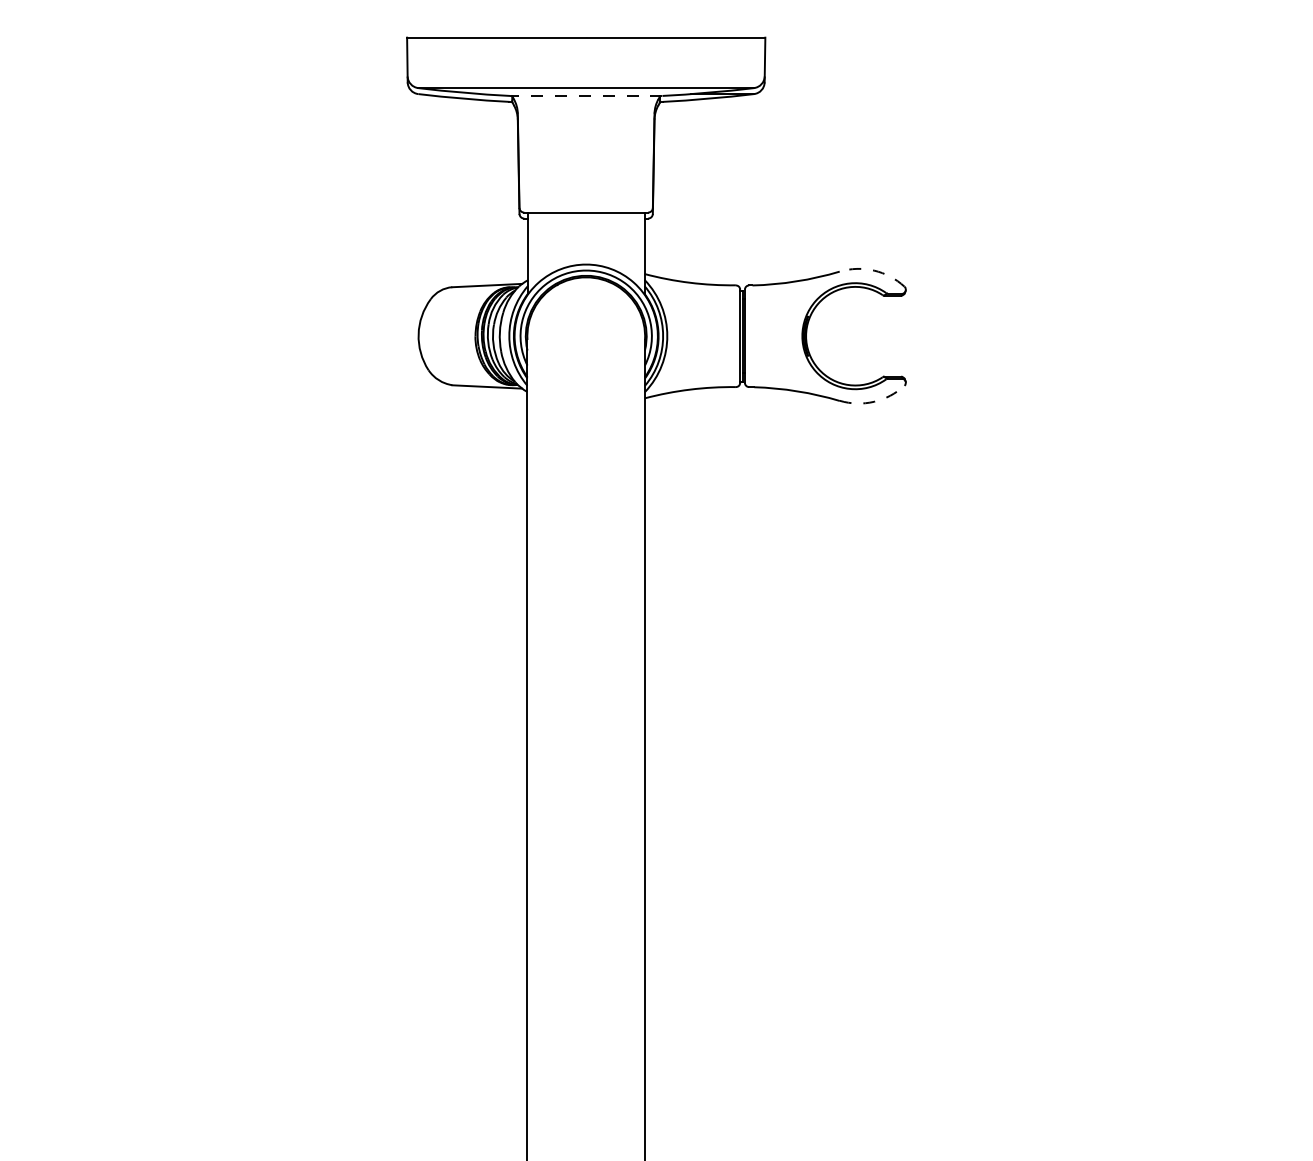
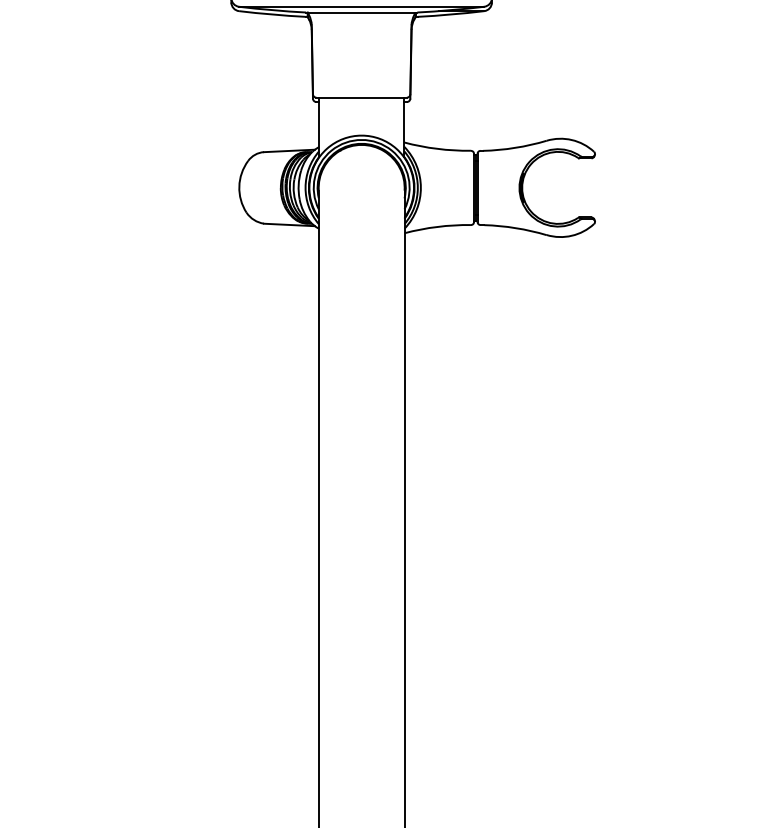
line: (585, 95) -> (361, 12), dashed -> solid
arc: (874, 270) -> (572, 139), dashed -> solid
arc: (874, 401) -> (572, 235), dashed -> solid

